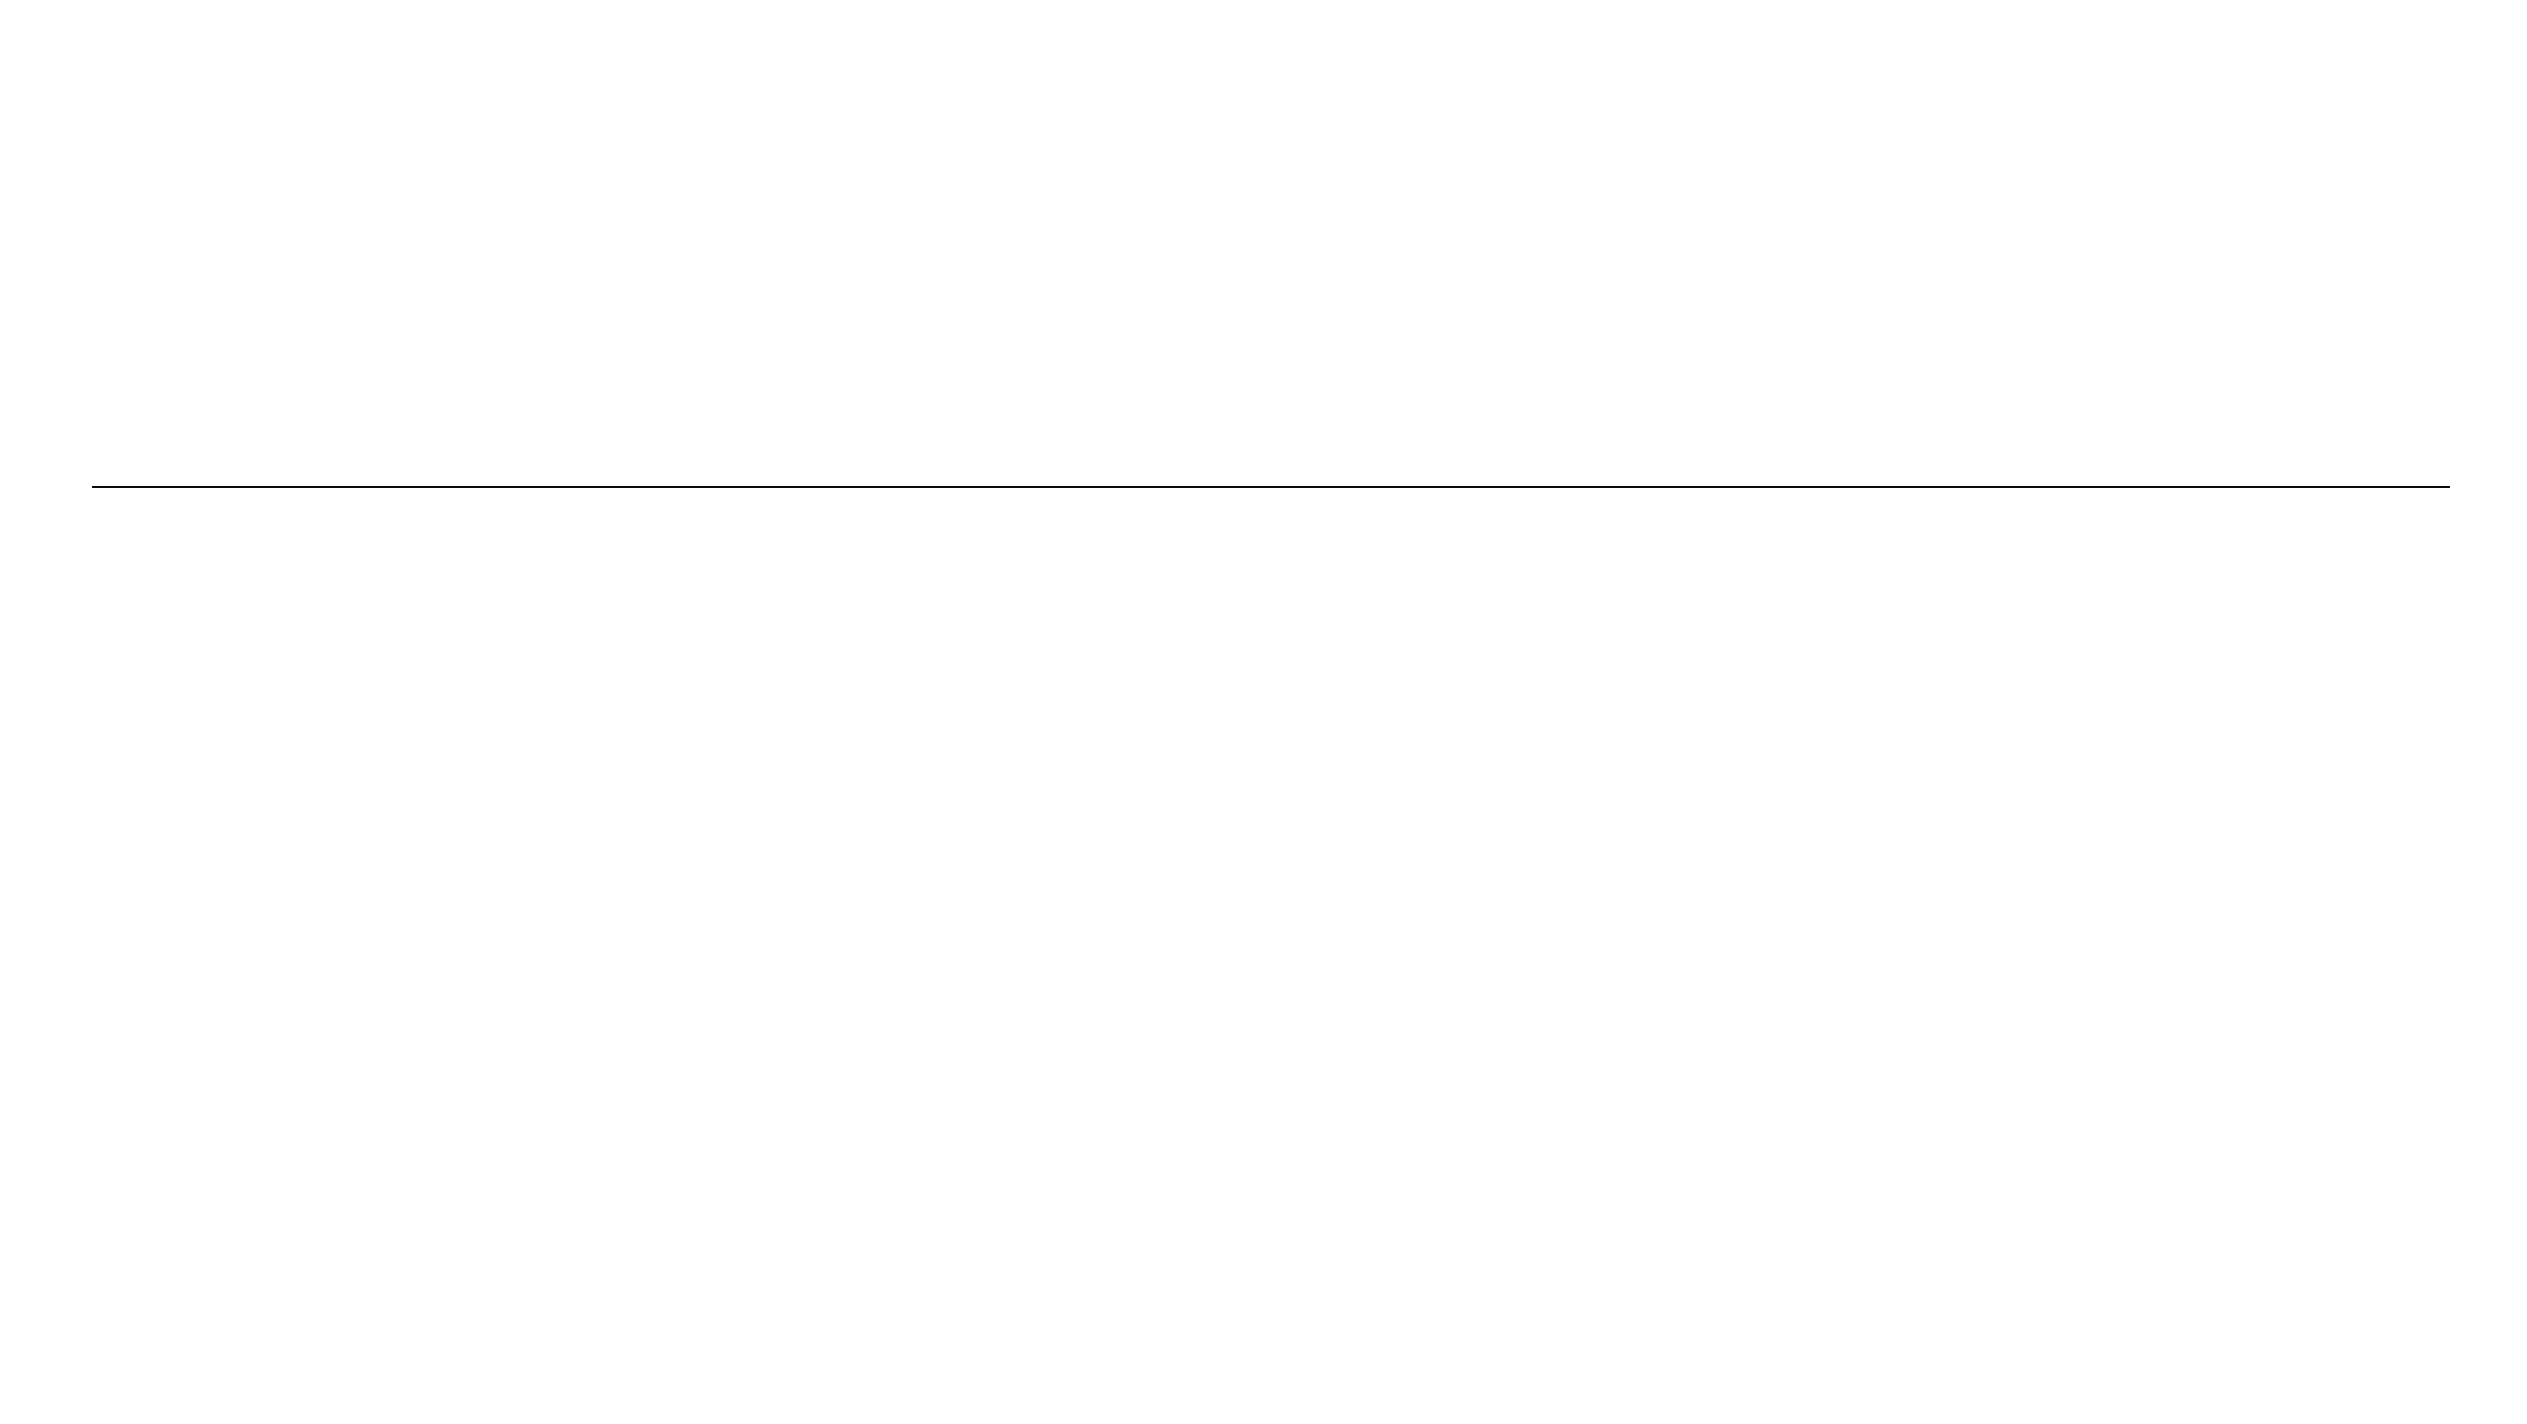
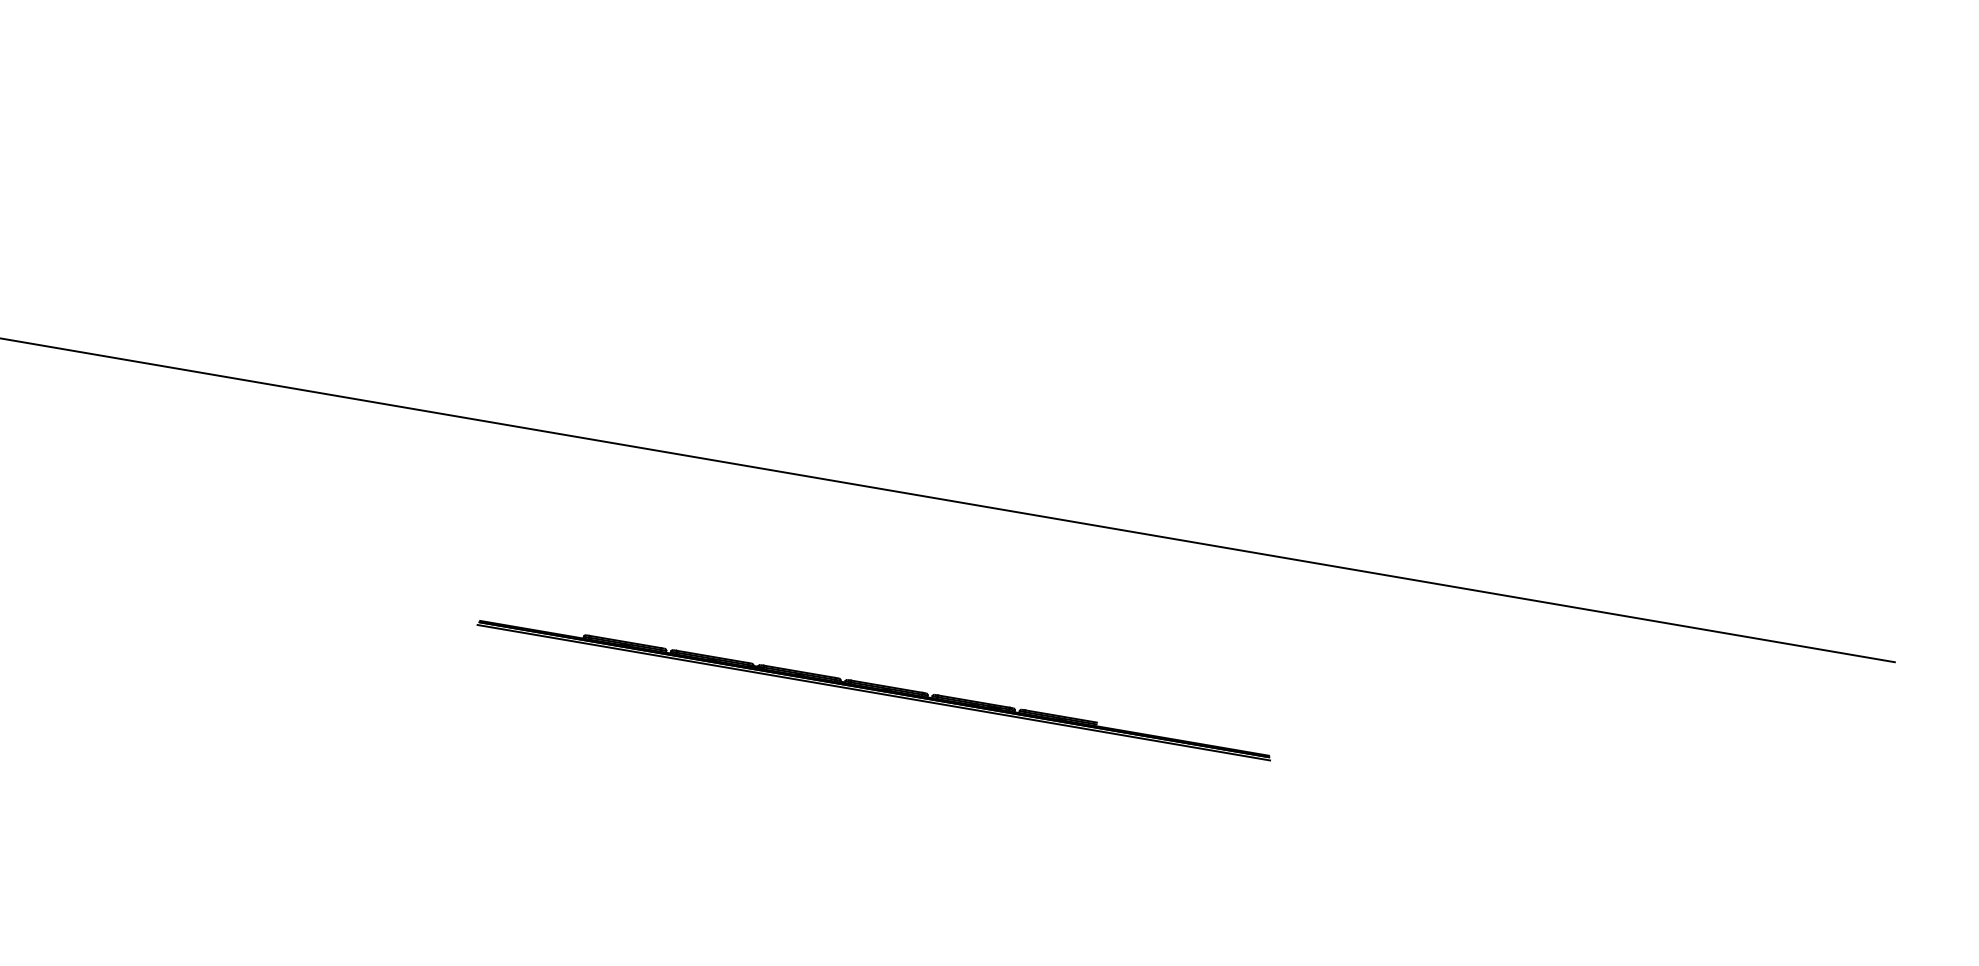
part: (1313, 711) -> (874, 688), added

